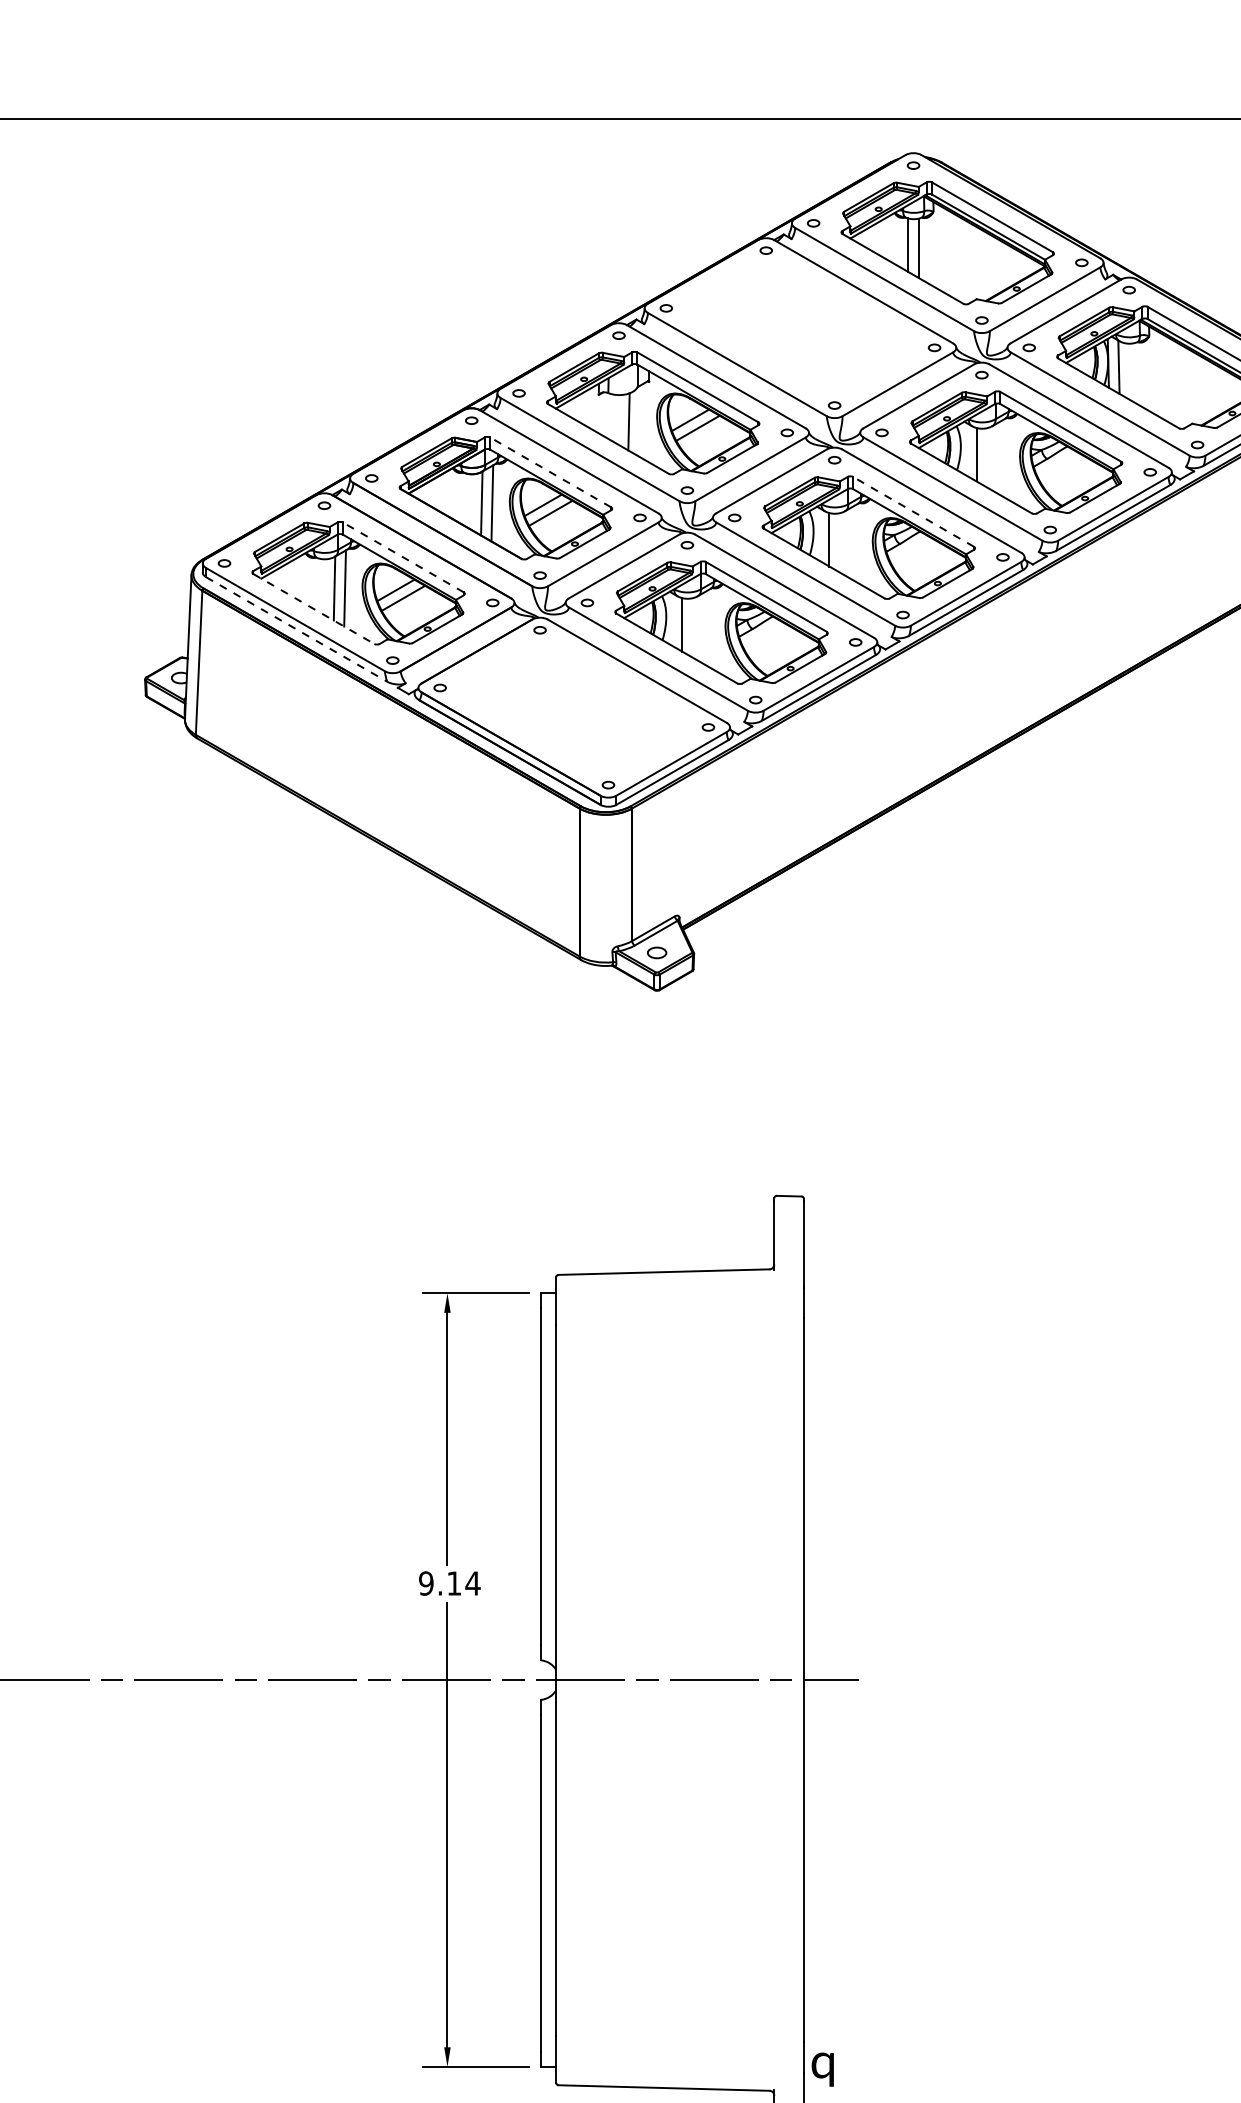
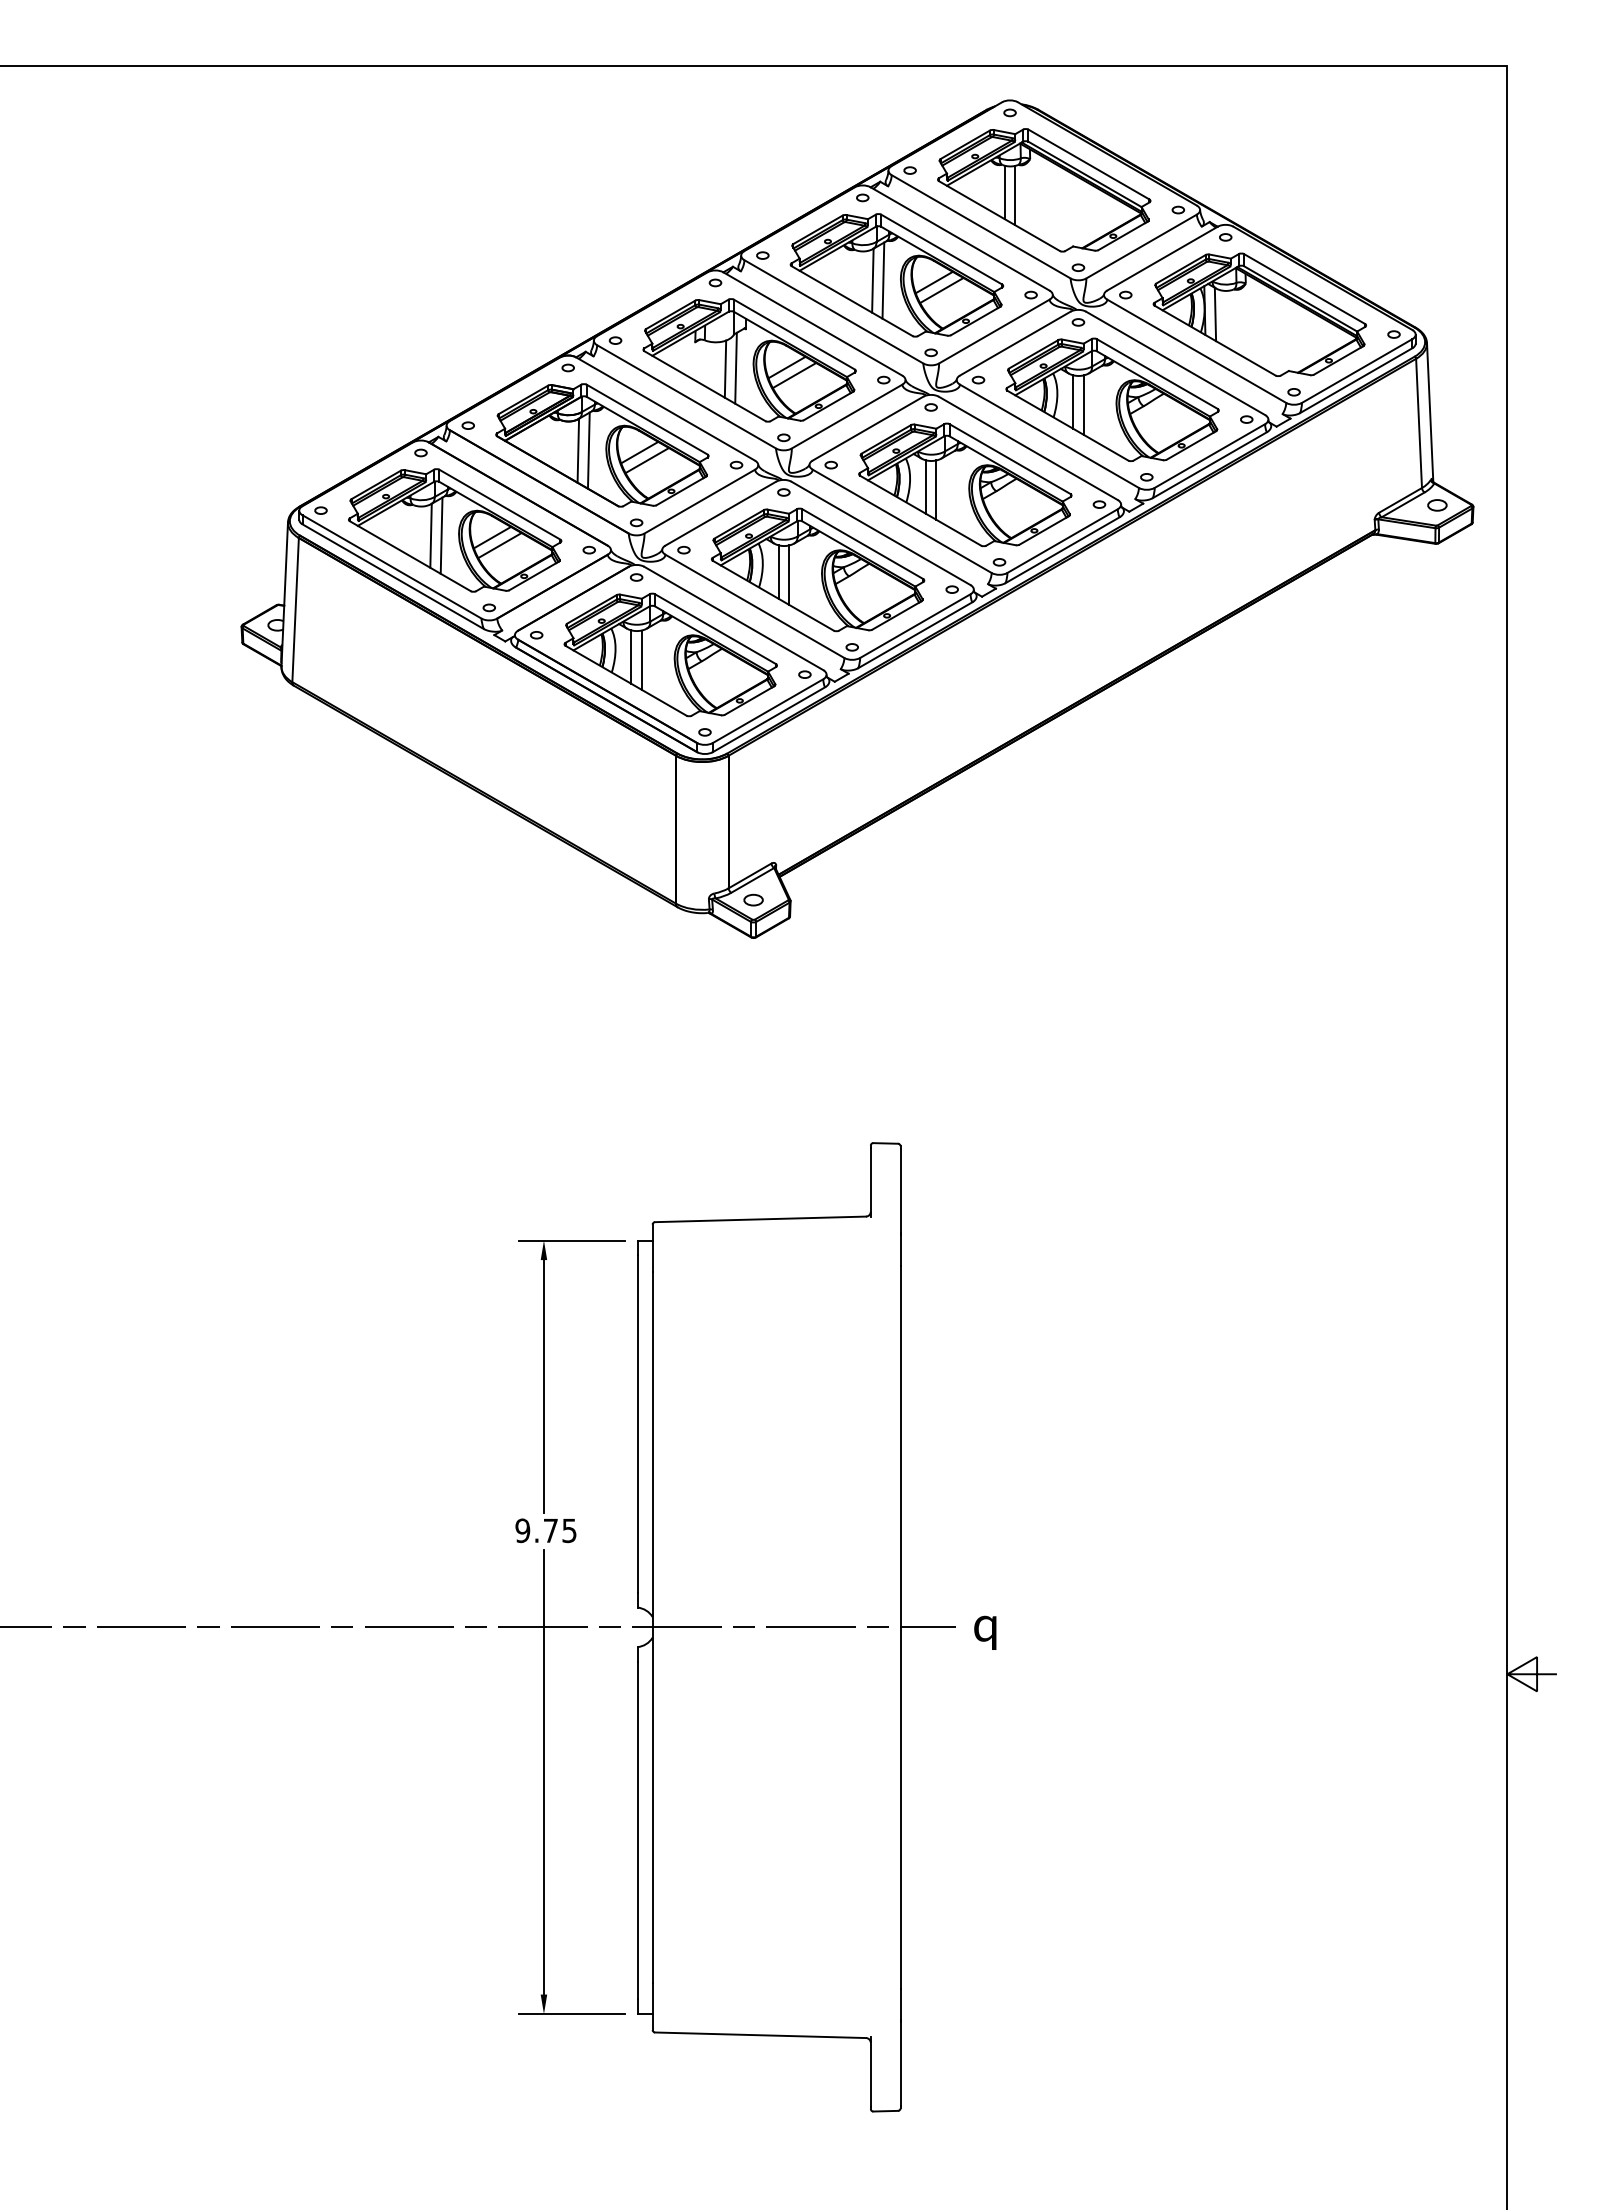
part: (799, 328) -> (896, 275), added
line: (638, 420) -> (735, 367), added
line: (986, 457) -> (1083, 404), added
line: (550, 472) -> (647, 419), dashed -> solid
line: (913, 512) -> (1010, 459), dashed -> solid
line: (839, 542) -> (936, 489), added
line: (402, 557) -> (499, 504), dashed -> solid
line: (313, 609) -> (410, 556), dashed -> solid
line: (692, 627) -> (789, 574), added
line: (296, 629) -> (393, 576), dashed -> solid
part: (573, 707) -> (670, 654), added
text: (463, 1583) -> (560, 1530), 9.14 -> 9.75
text: (822, 2069) -> (985, 1632), moved

